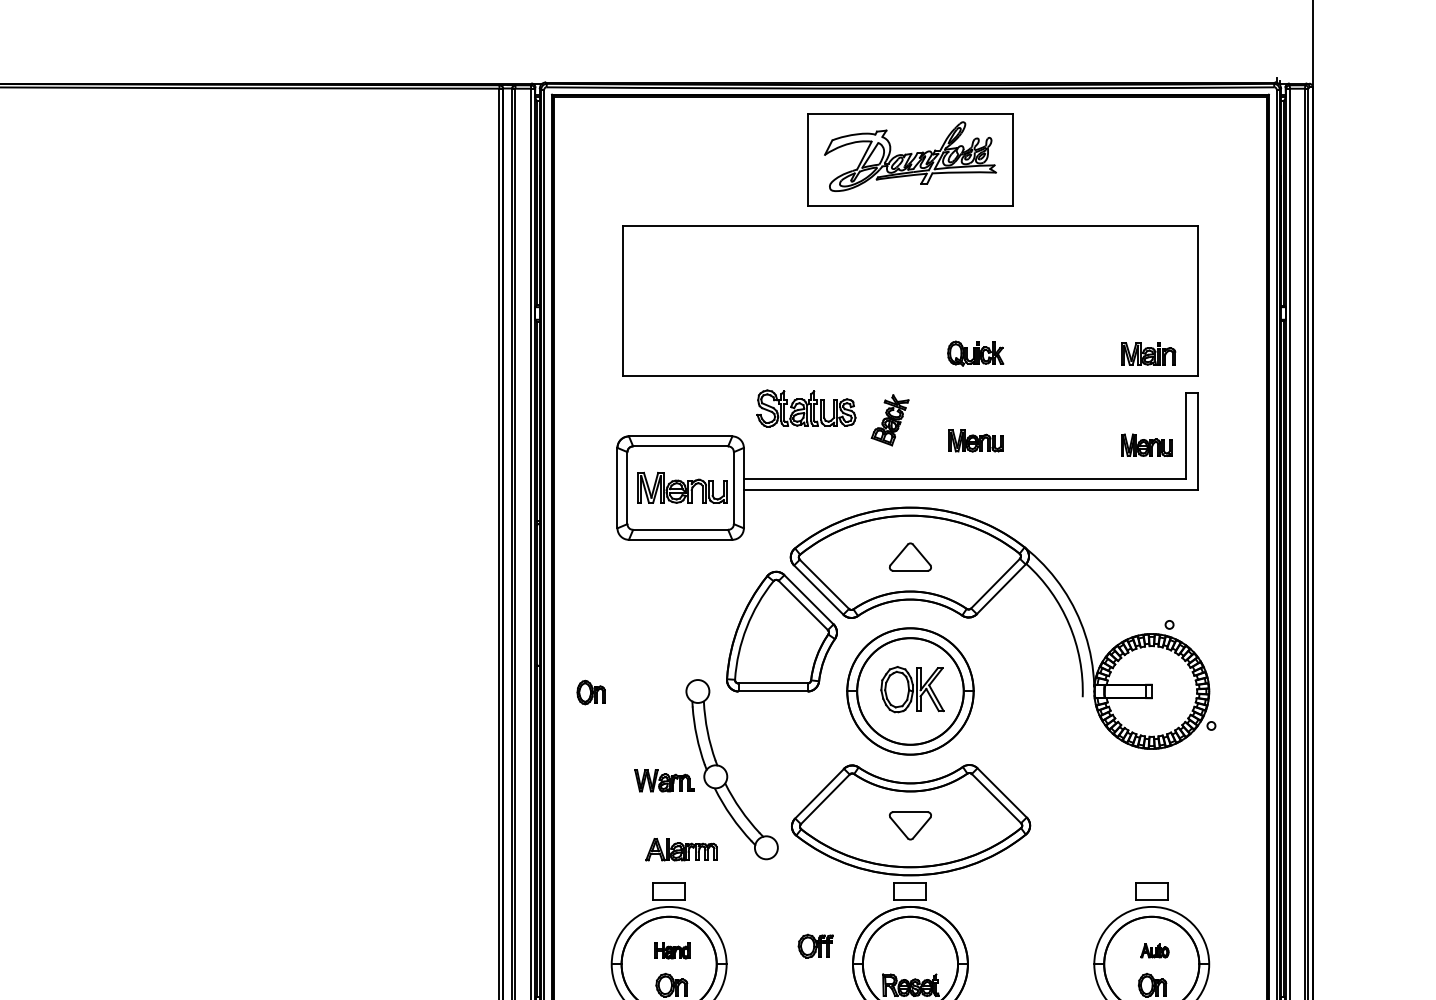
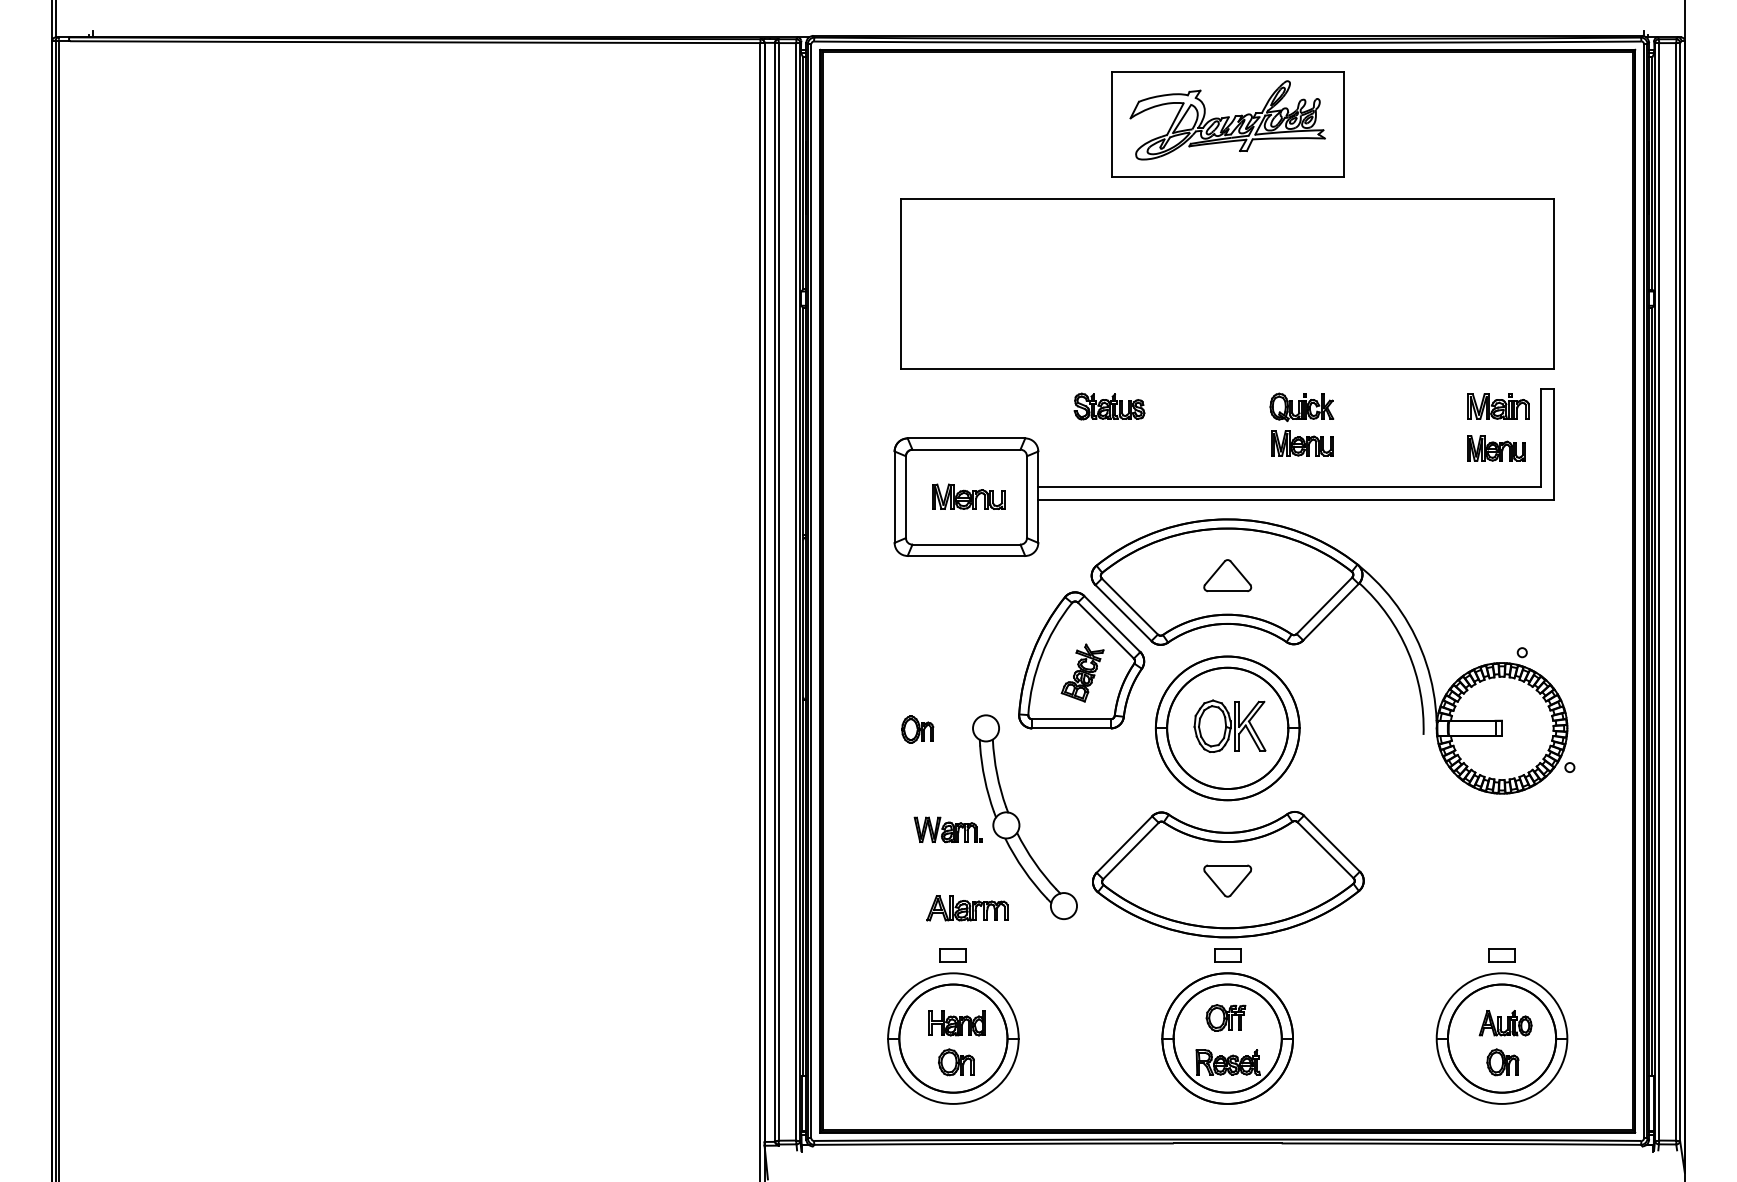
part: (975, 353) -> (1301, 407), moved
part: (1148, 353) -> (1498, 406), moved
part: (806, 408) -> (1109, 406), size x0.62
part: (890, 419) -> (1082, 672), moved
part: (682, 487) -> (968, 496), size x0.71
part: (590, 692) -> (917, 729), moved
part: (668, 891) -> (952, 955), size x0.71
part: (910, 891) -> (1227, 955), size x0.71
part: (1151, 891) -> (1501, 955), size x0.71
part: (815, 945) -> (1225, 1017), moved
part: (671, 951) -> (956, 1023), size x1.43
part: (1154, 951) -> (1505, 1023), size x1.67

